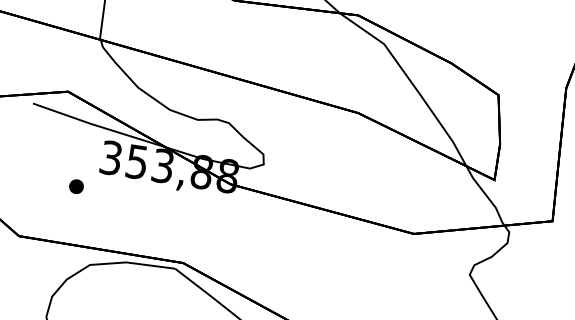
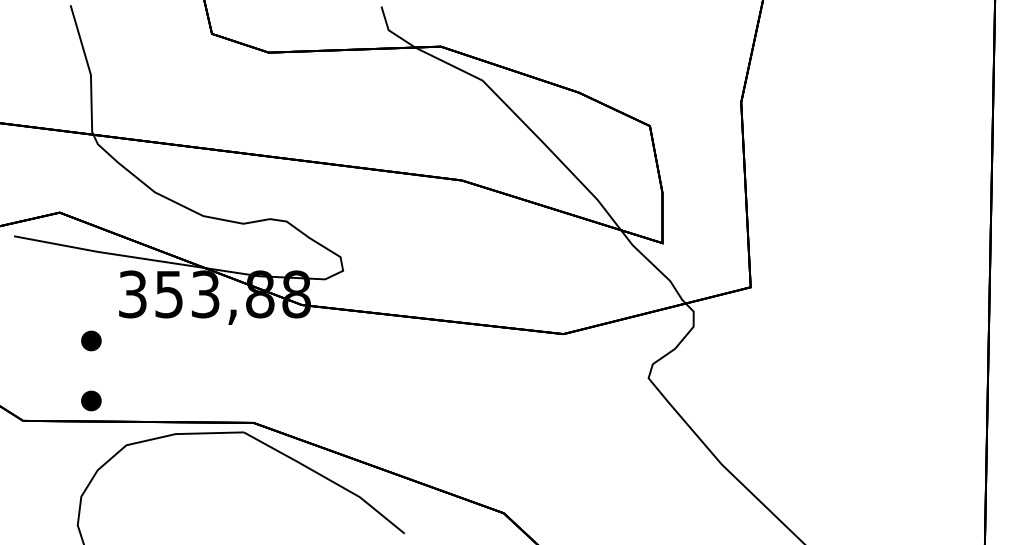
part: (70, 229) -> (91, 400), added

